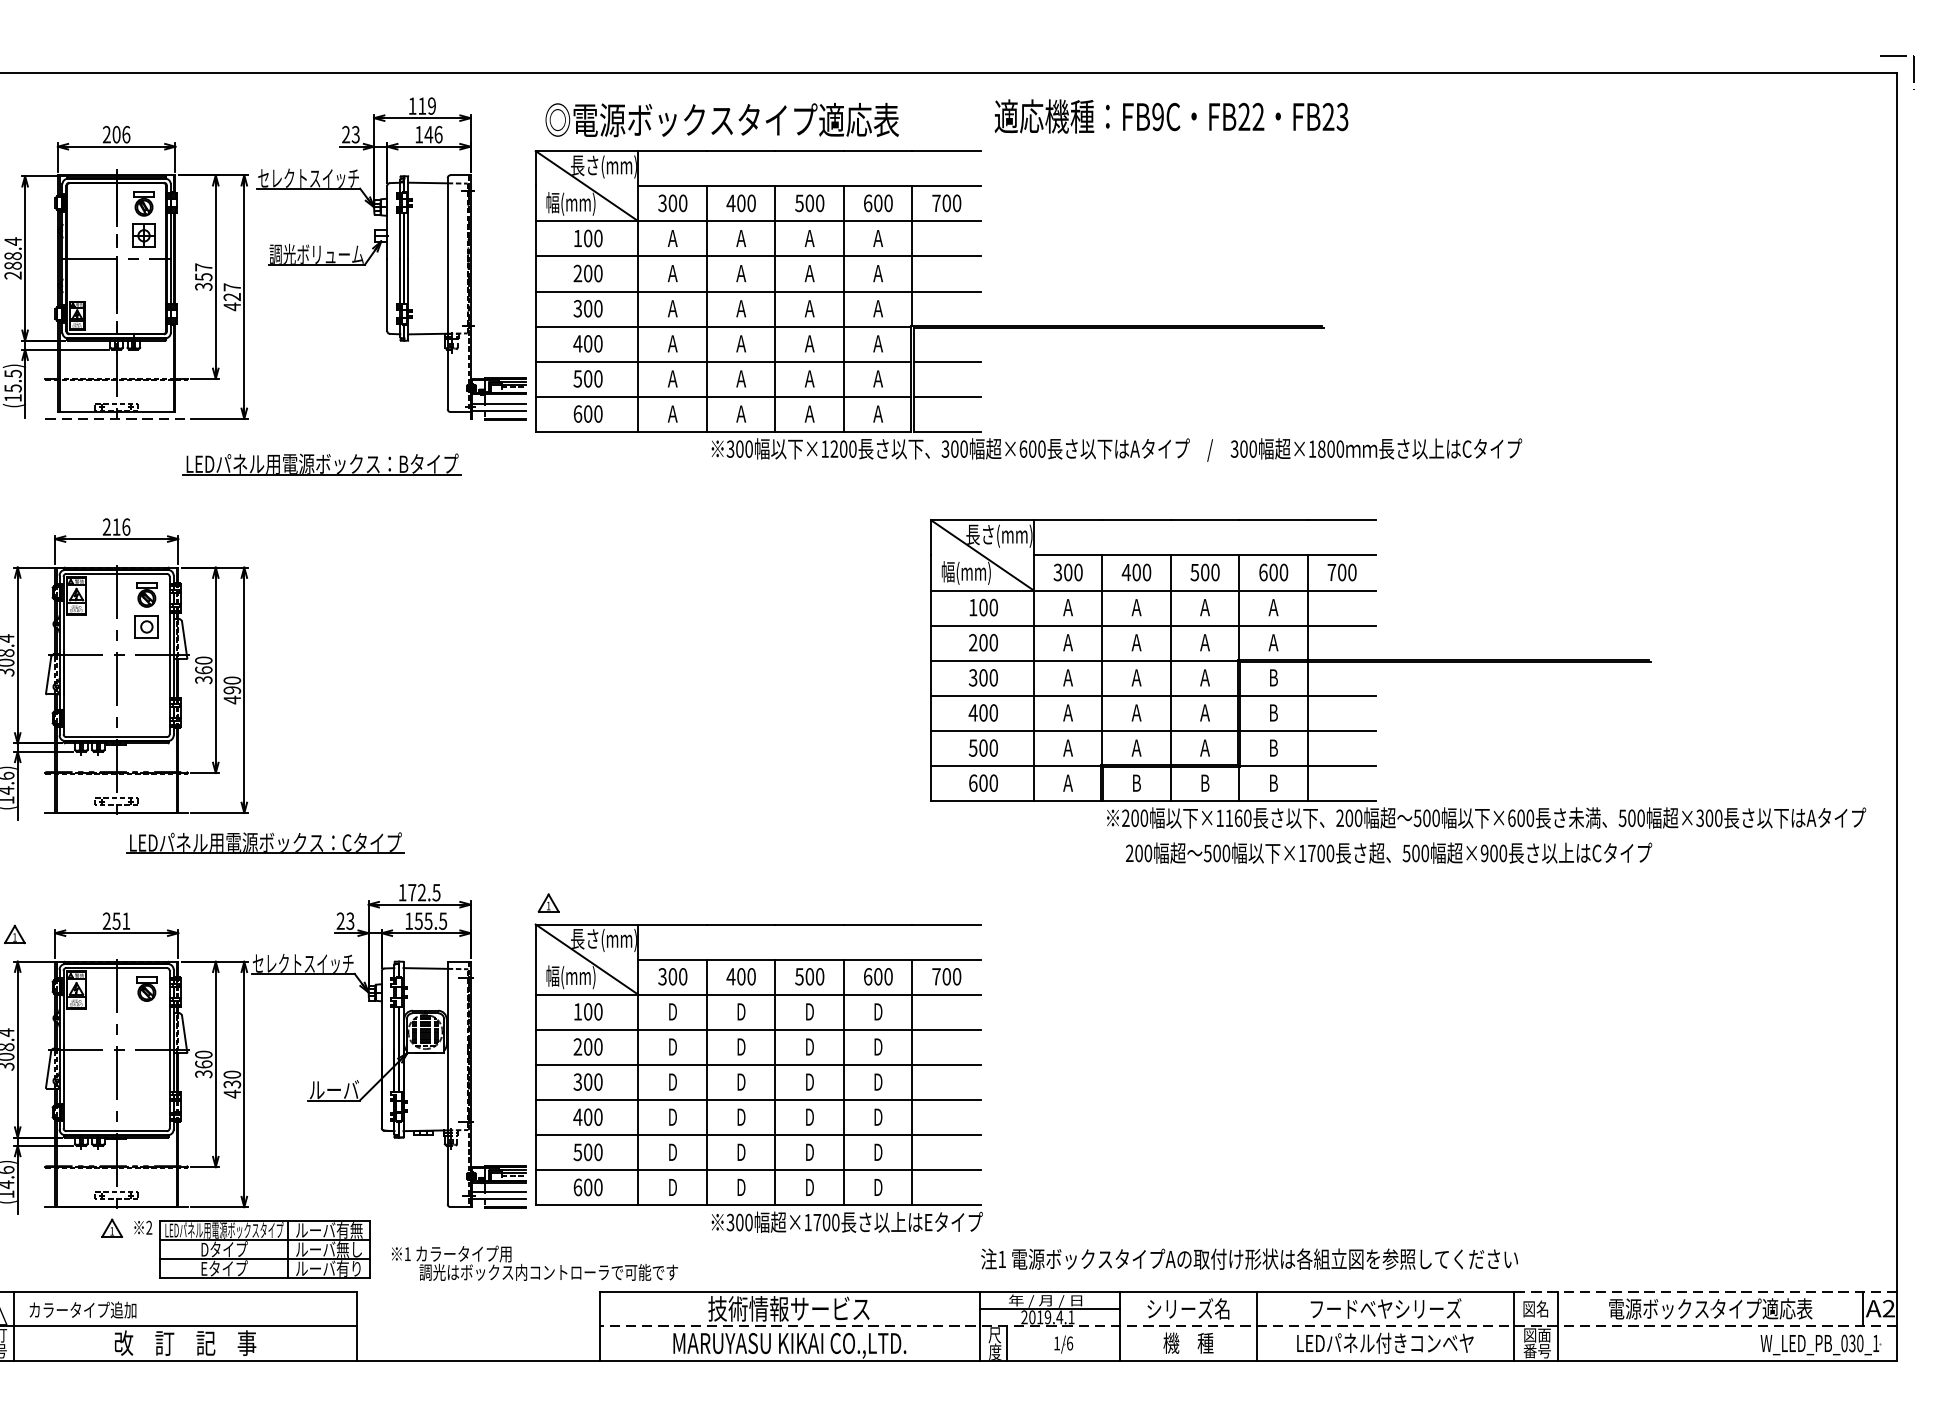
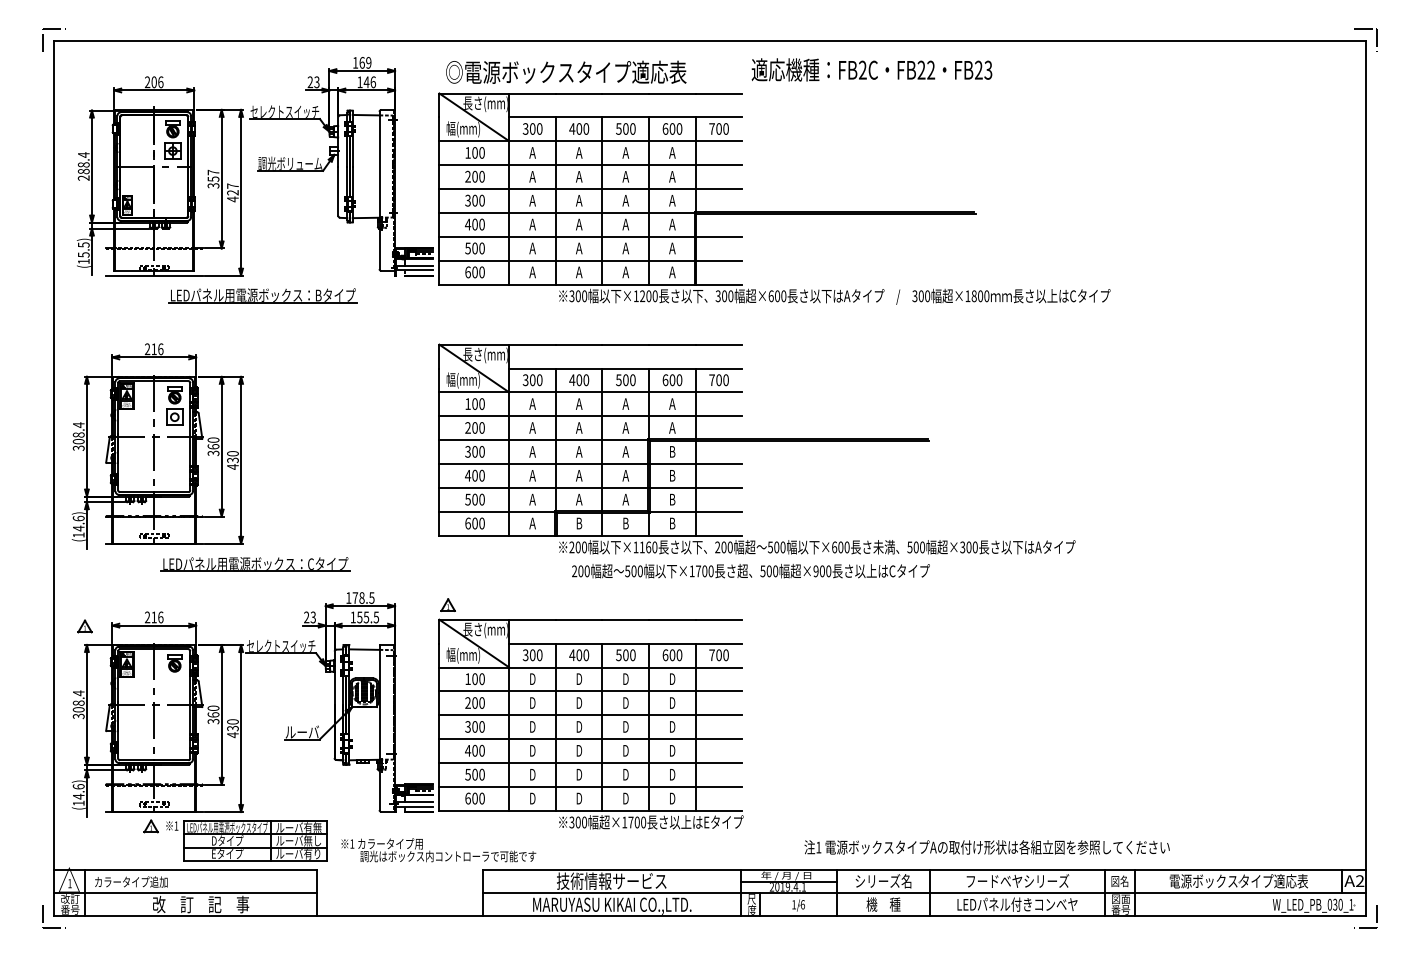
text: (421, 105) -> (361, 62), 119 -> 169
text: (1157, 117) -> (862, 70), FB9C -> FB2C
line: (117, 418) -> (154, 275), dashed -> solid
part: (321, 464) -> (262, 295), moved
text: (231, 690) -> (232, 460), 490 -> 430
part: (1376, 694) -> (742, 463), moved
text: (421, 891) -> (361, 597), 172.5 -> 178.5
text: (121, 921) -> (157, 617), 251 -> 216
text: (149, 1226) -> (176, 825), 2 -> 1
text: (1248, 1259) -> (986, 847), moved
line: (1704, 1291) -> (1234, 869), dashed -> solid
line: (1247, 1326) -> (923, 893), dashed -> solid
part: (1912, 1360) -> (1376, 916), added

